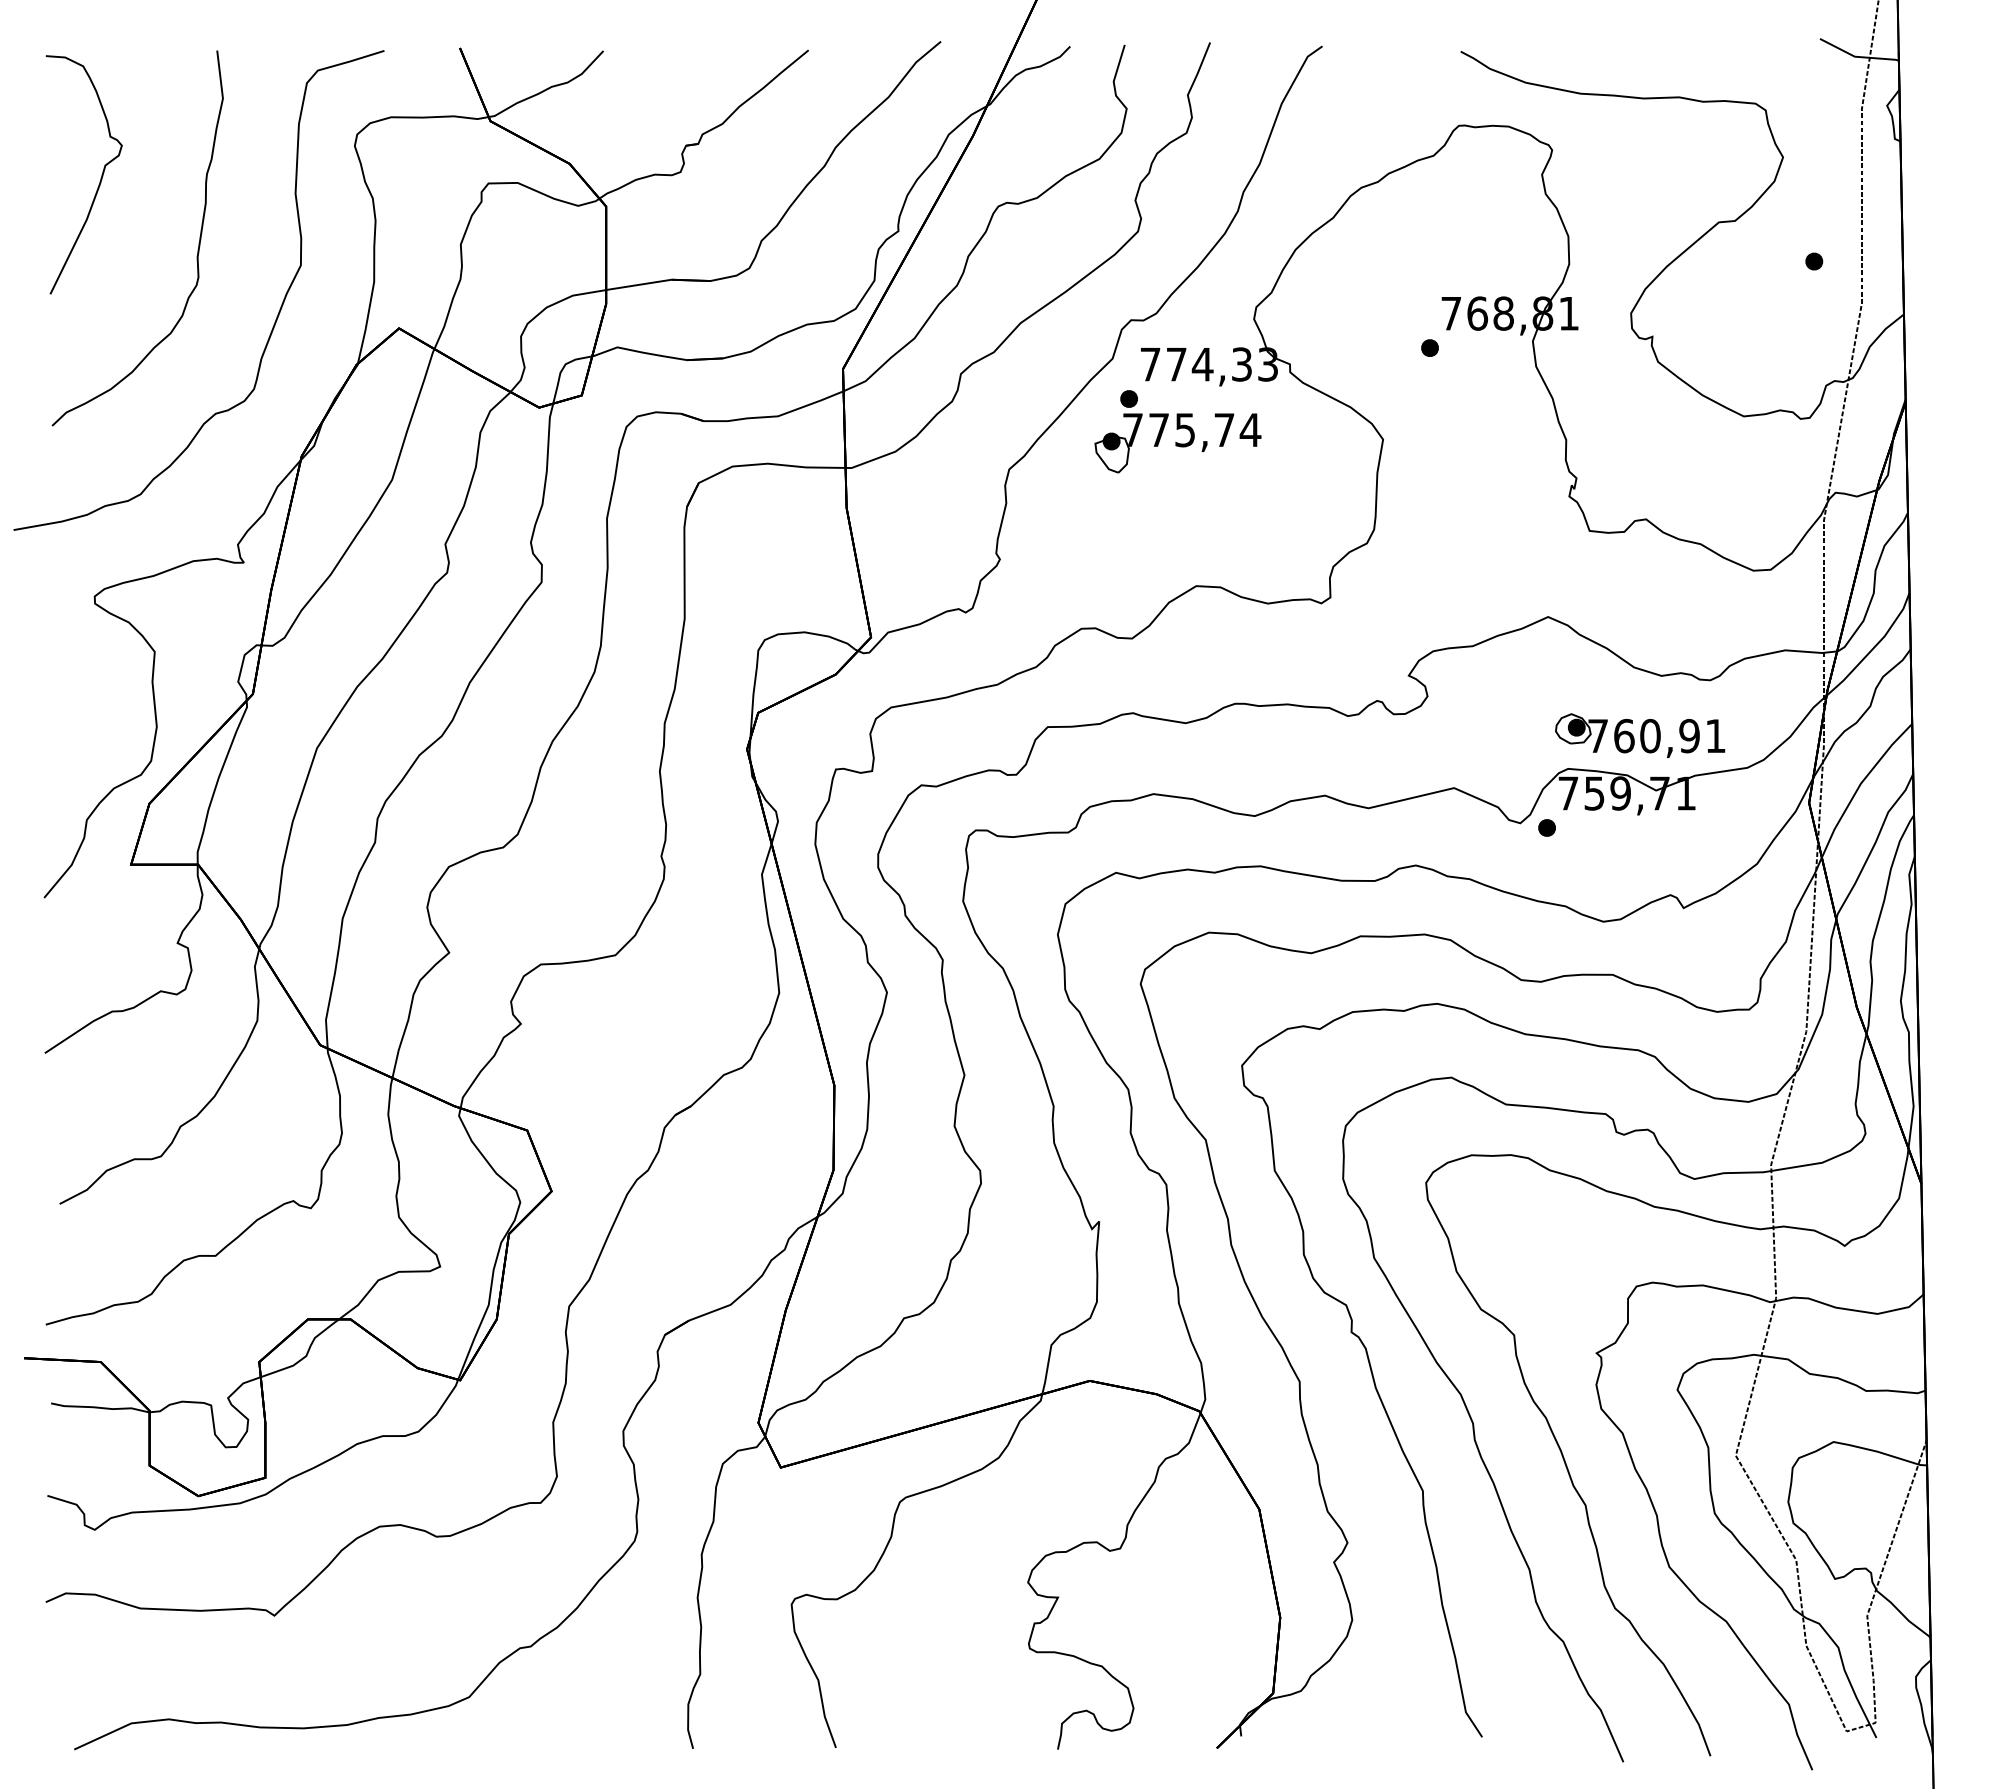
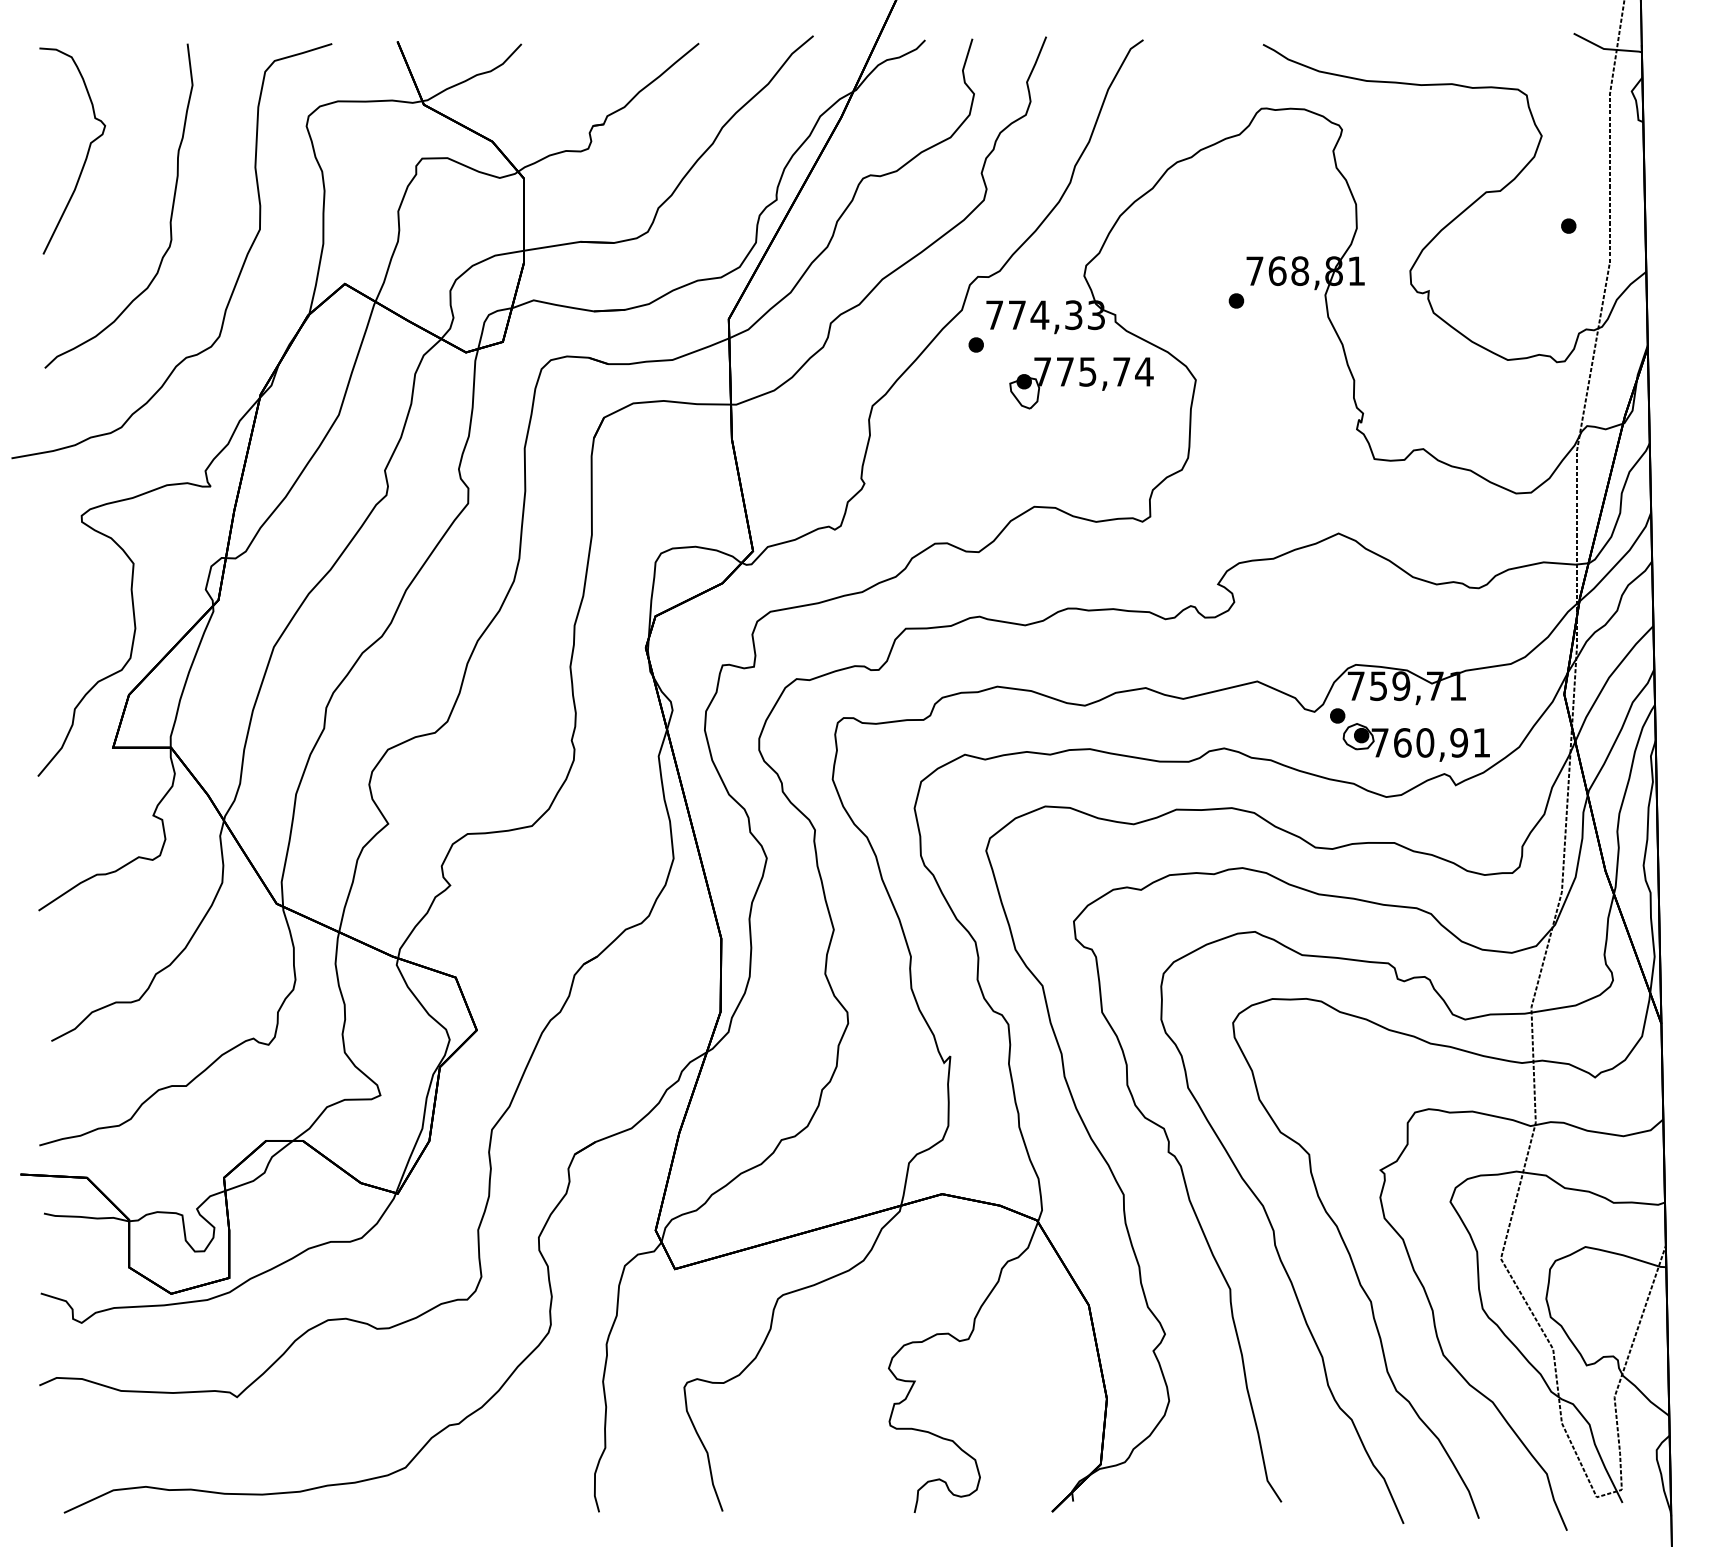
part: (1177, 443) -> (1081, 383), moved
part: (1640, 735) -> (1416, 742), moved

